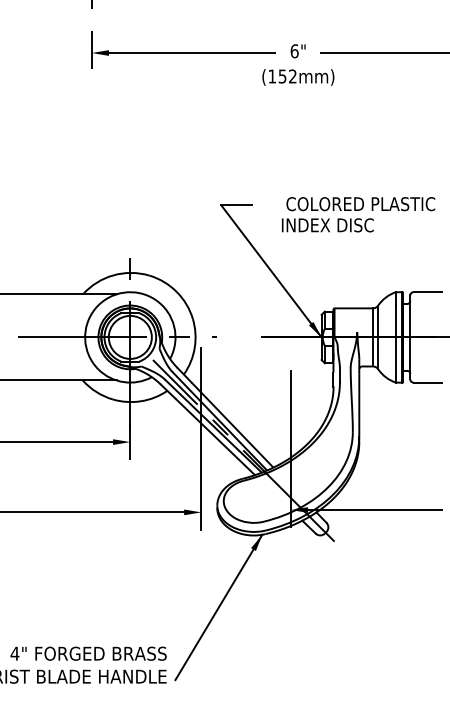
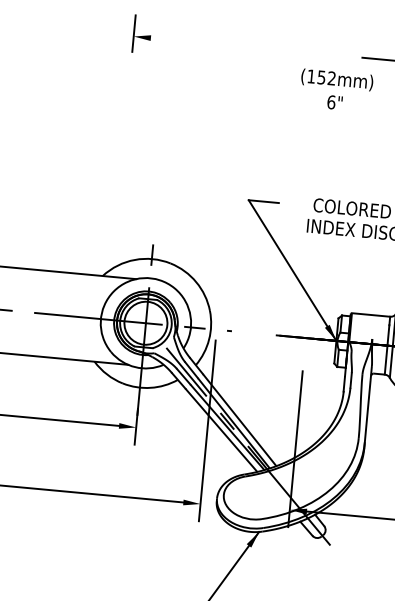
text: (297, 51) -> (334, 102), moved
line: (191, 53) -> (233, 46), removed

